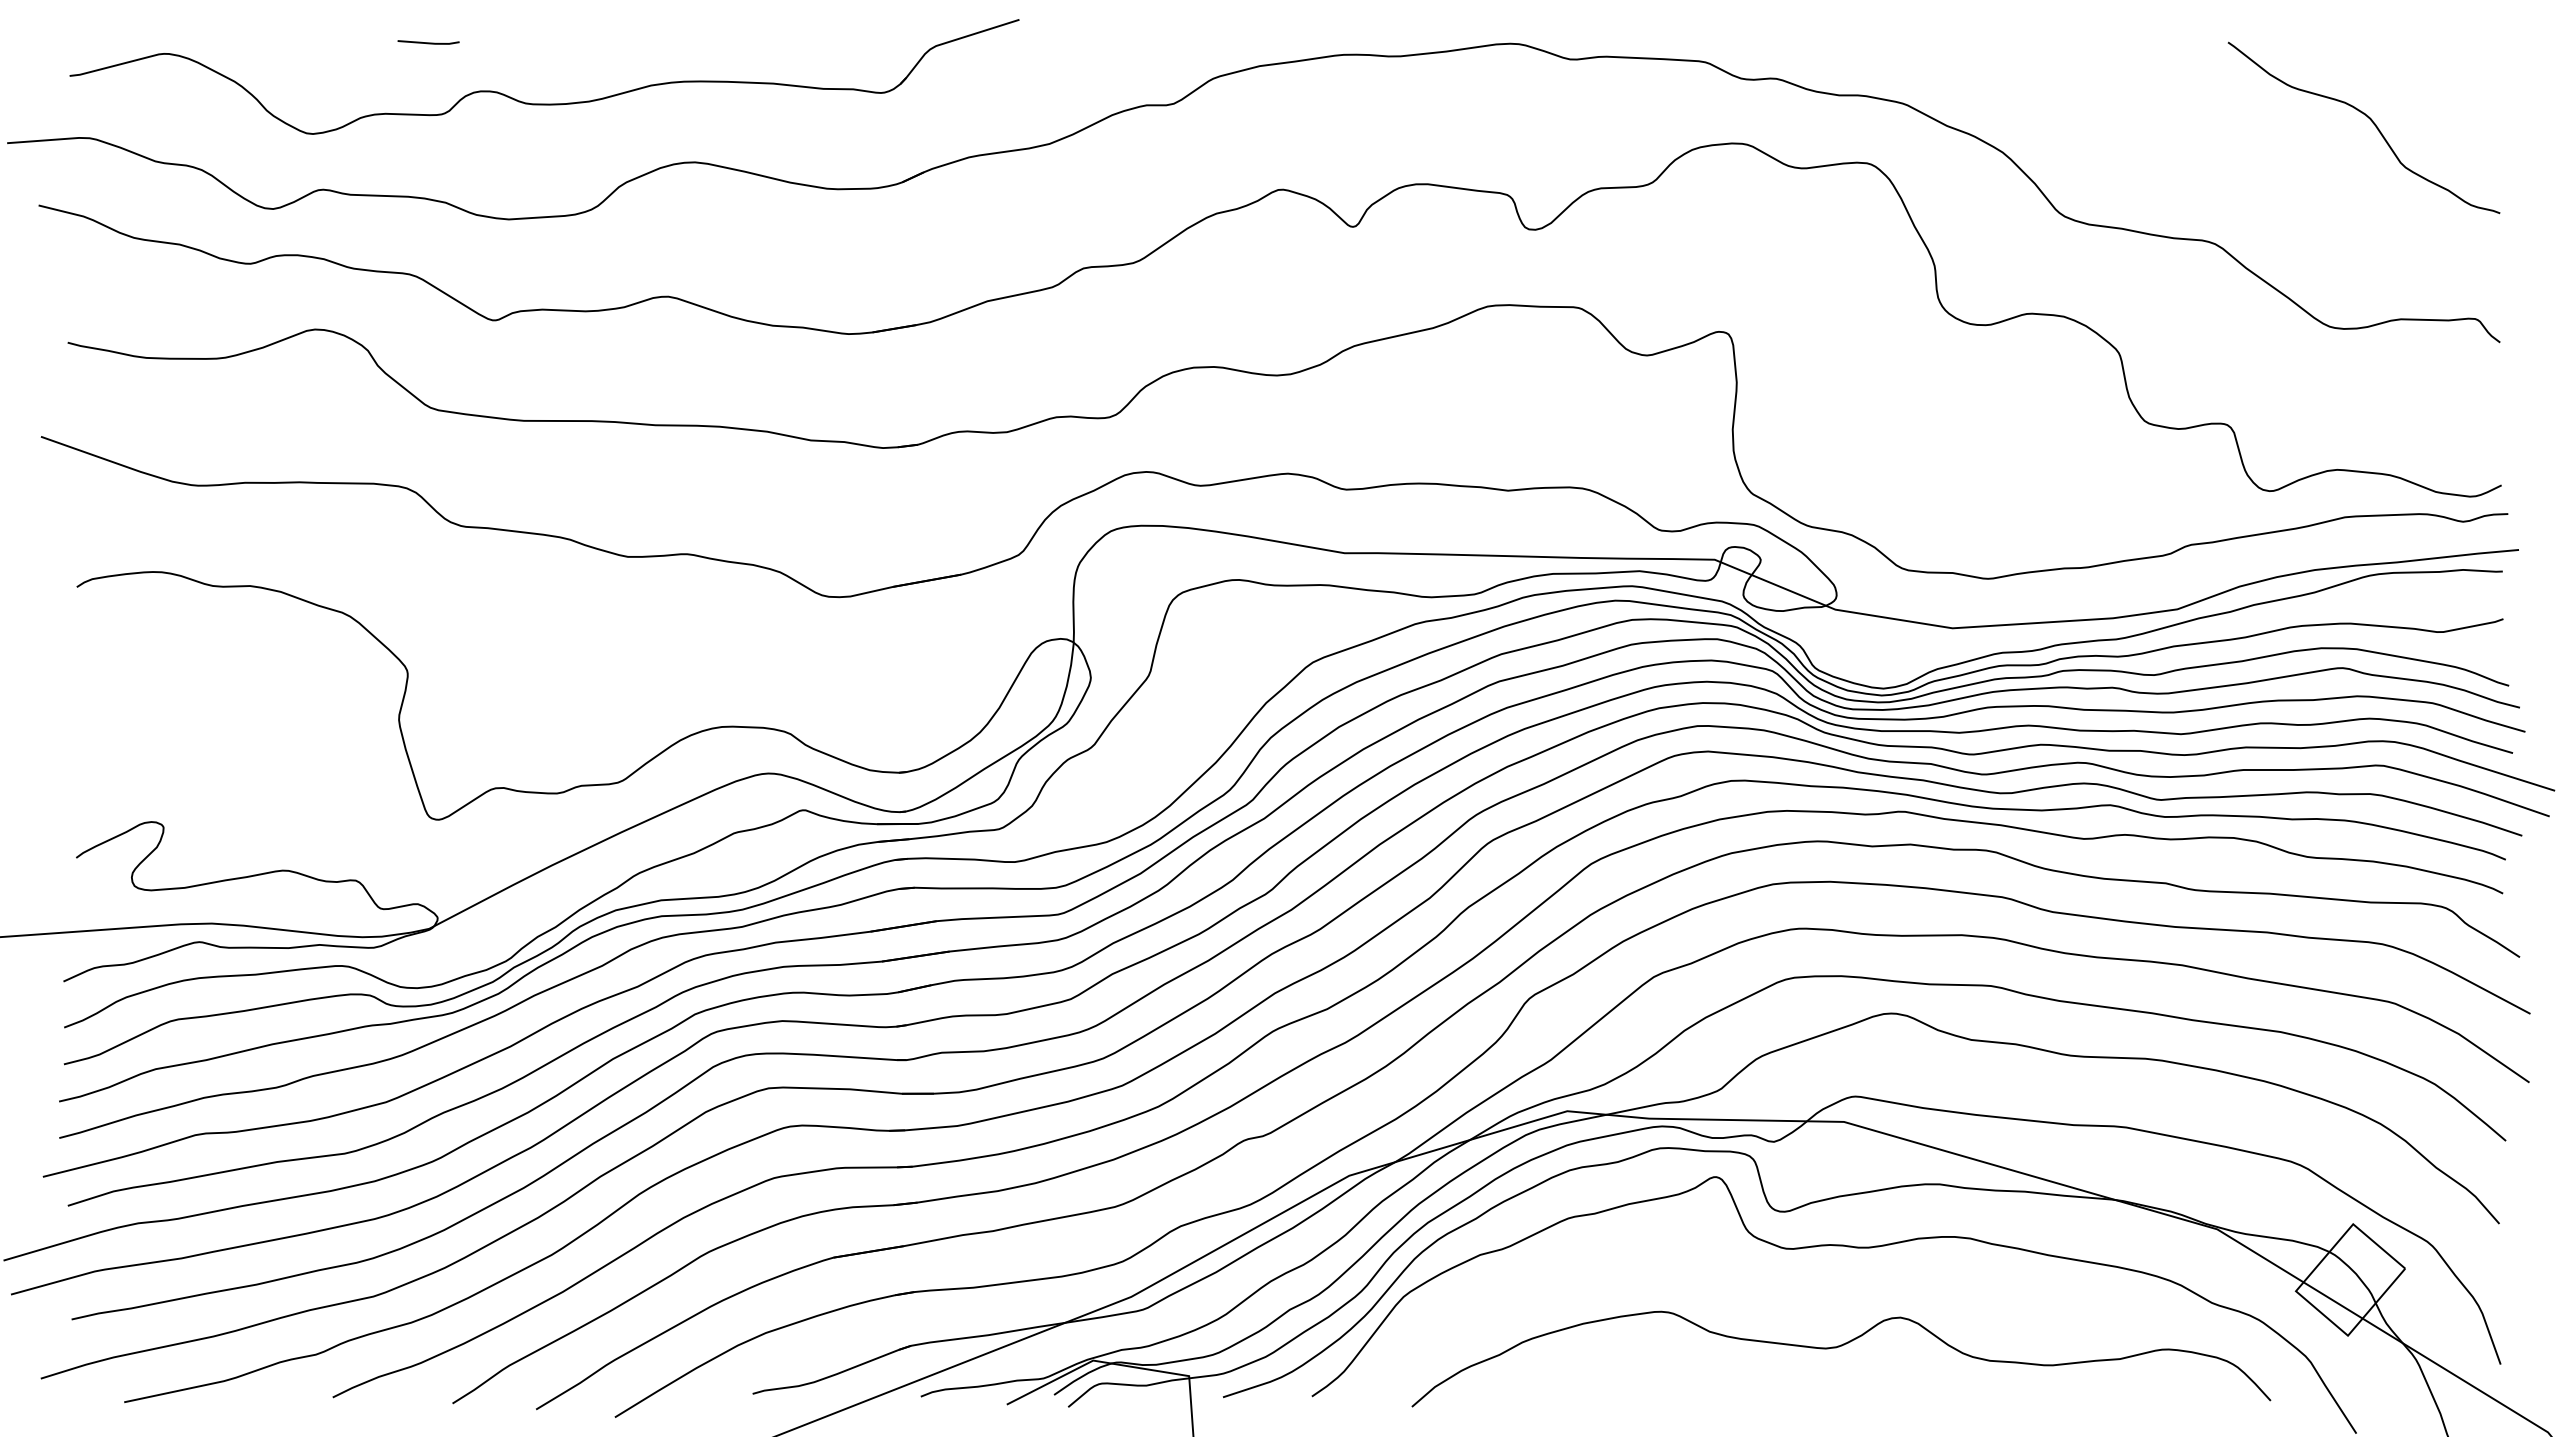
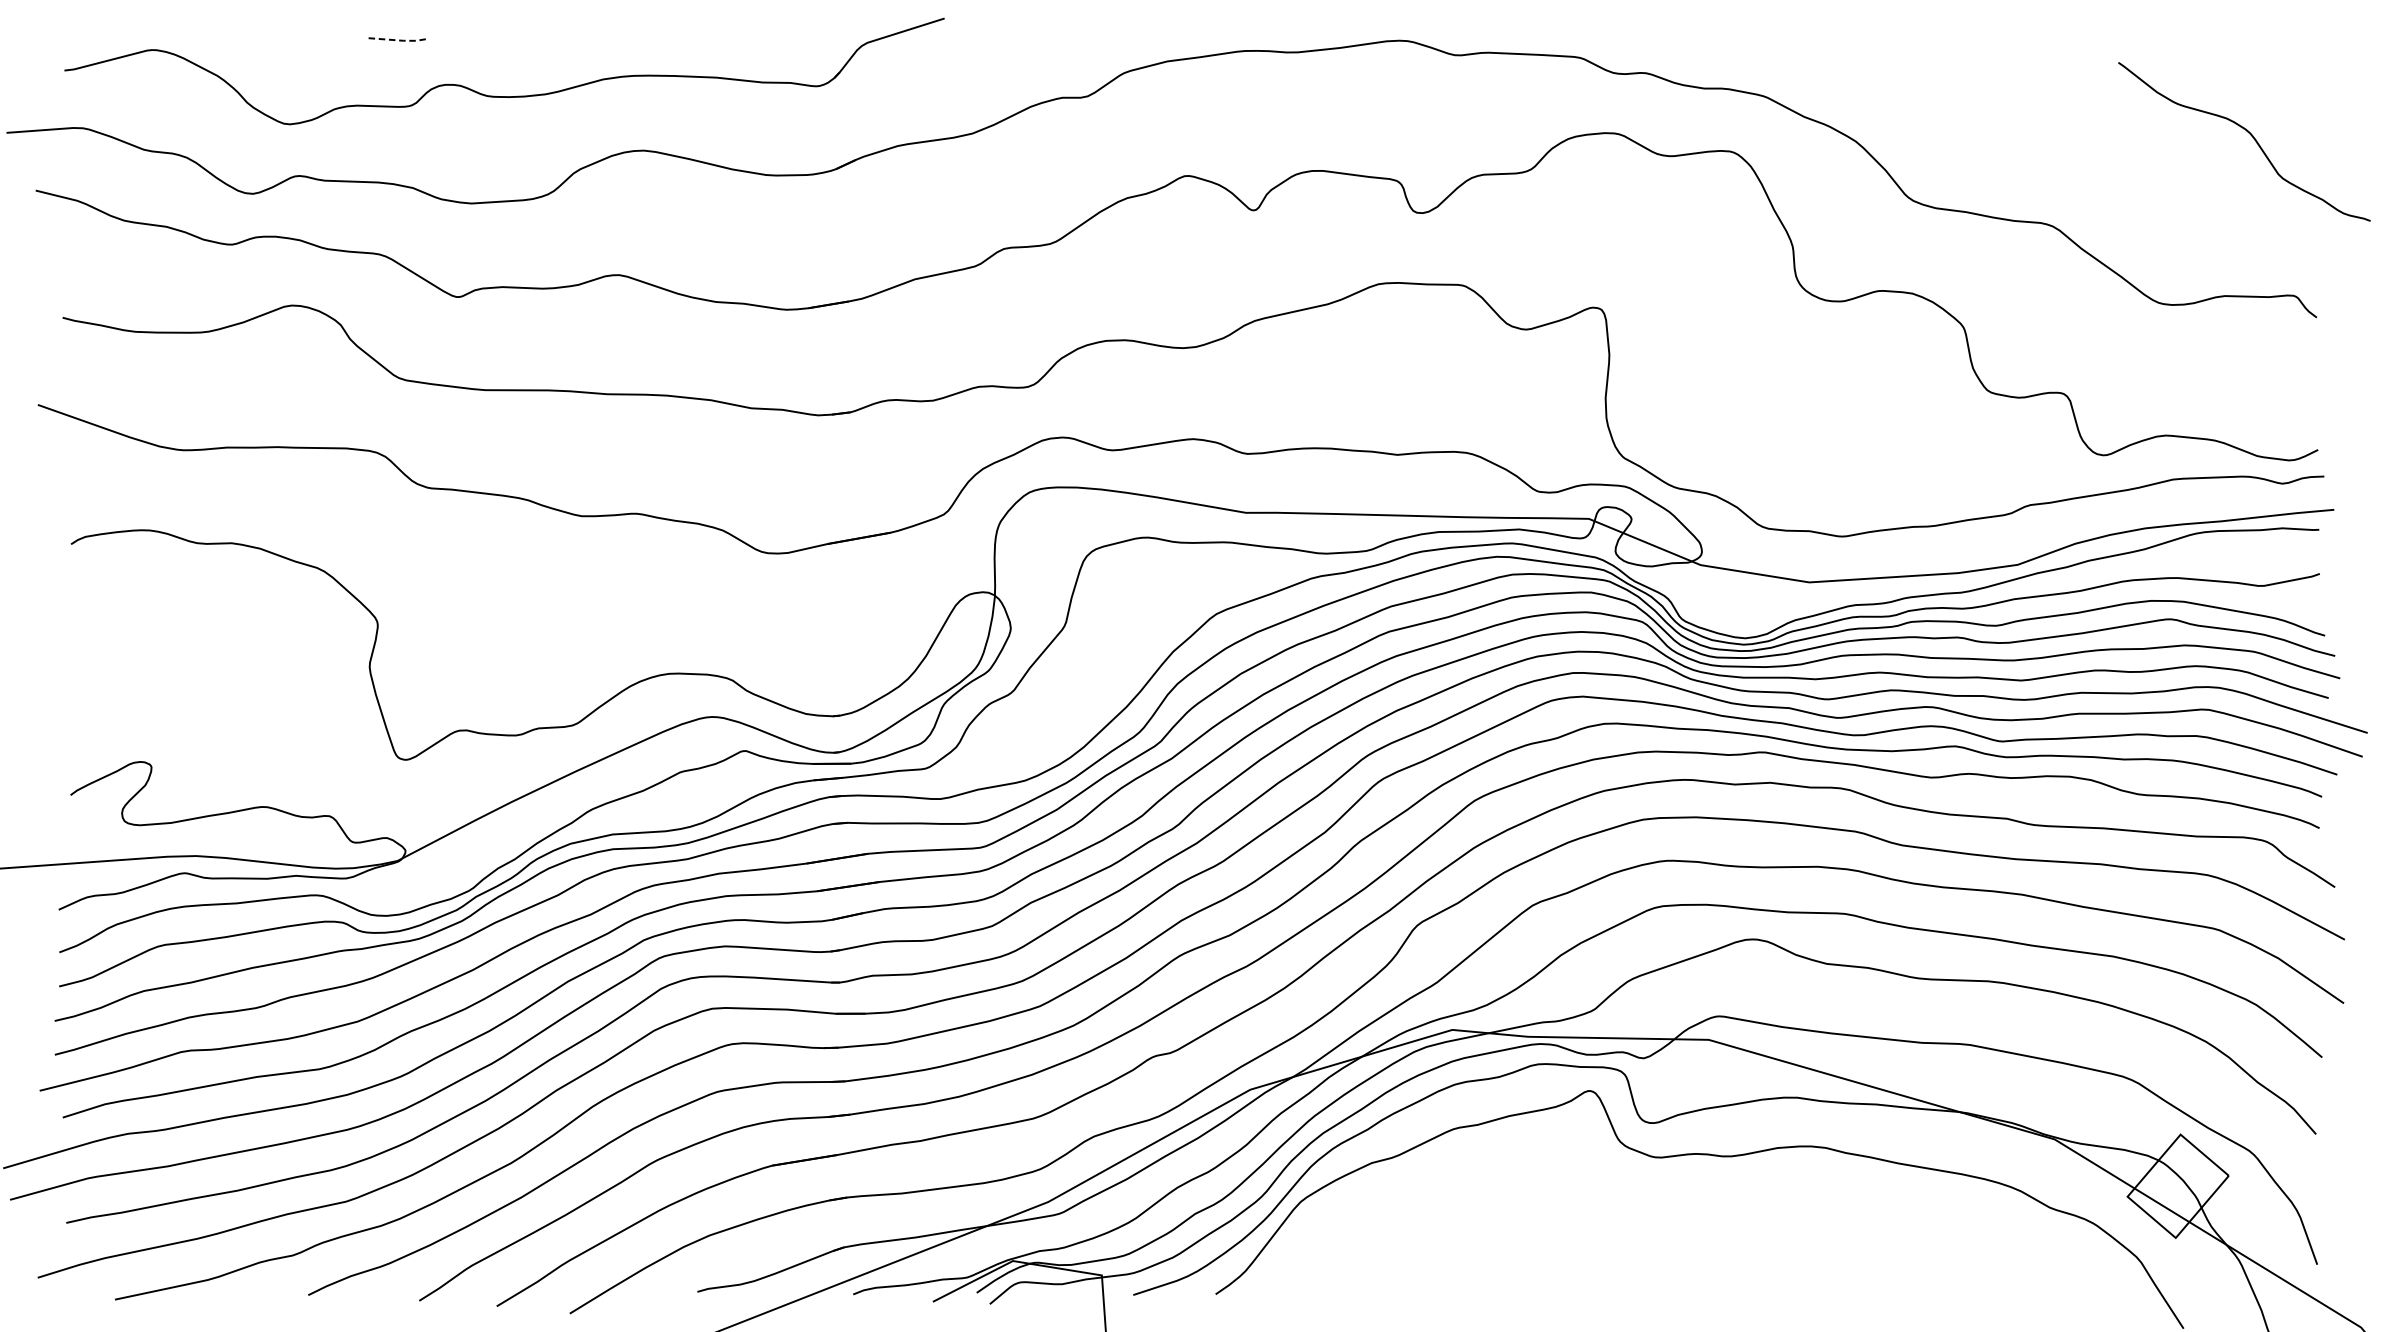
line: (430, 43) -> (398, 40), solid -> dashed
curve: (2372, 123) -> (2252, 137), moved
curve: (1839, 1347) -> (1704, 1248), removed

